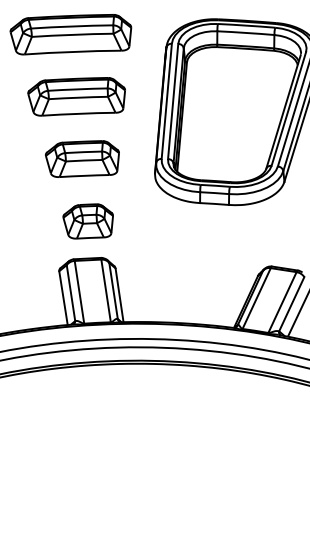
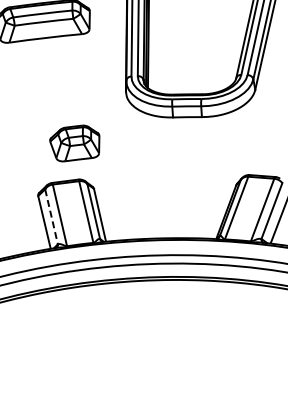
part: (82, 158) -> (52, 82), removed
part: (87, 221) -> (74, 143), moved
line: (71, 293) -> (52, 217), solid -> dashed

